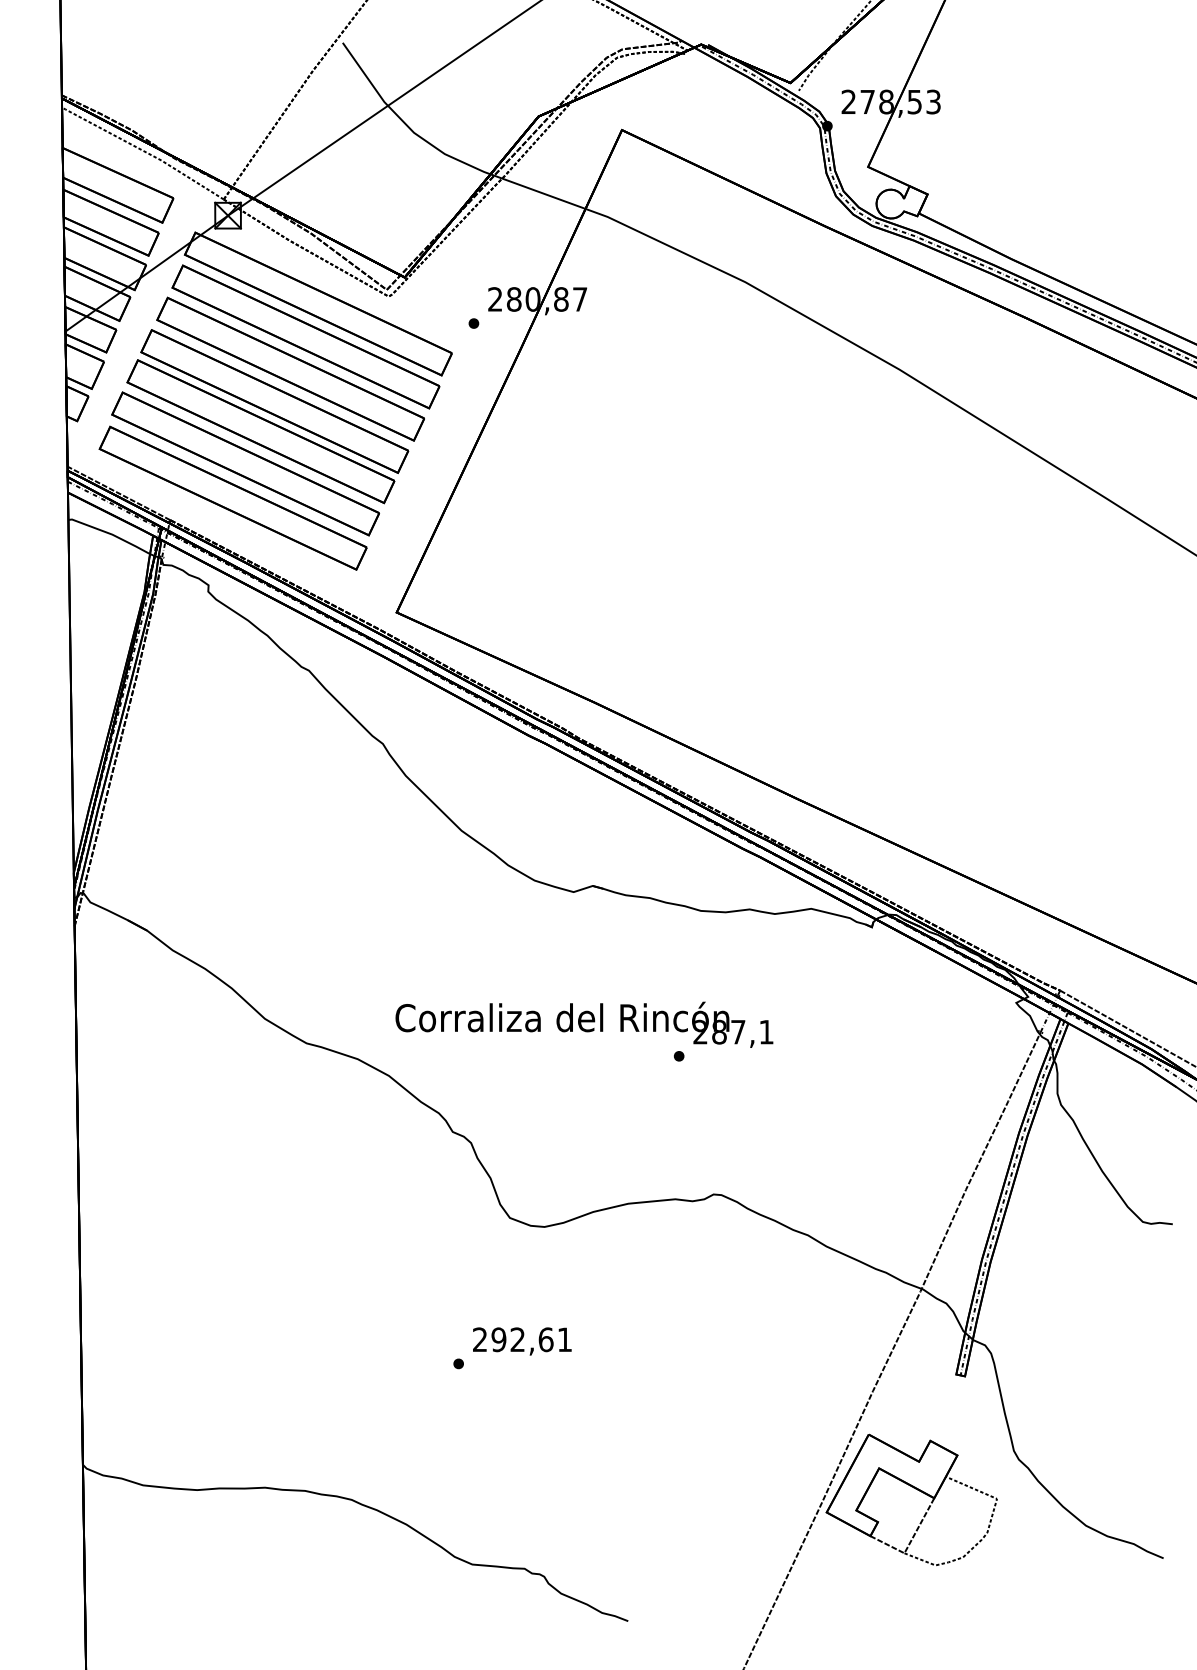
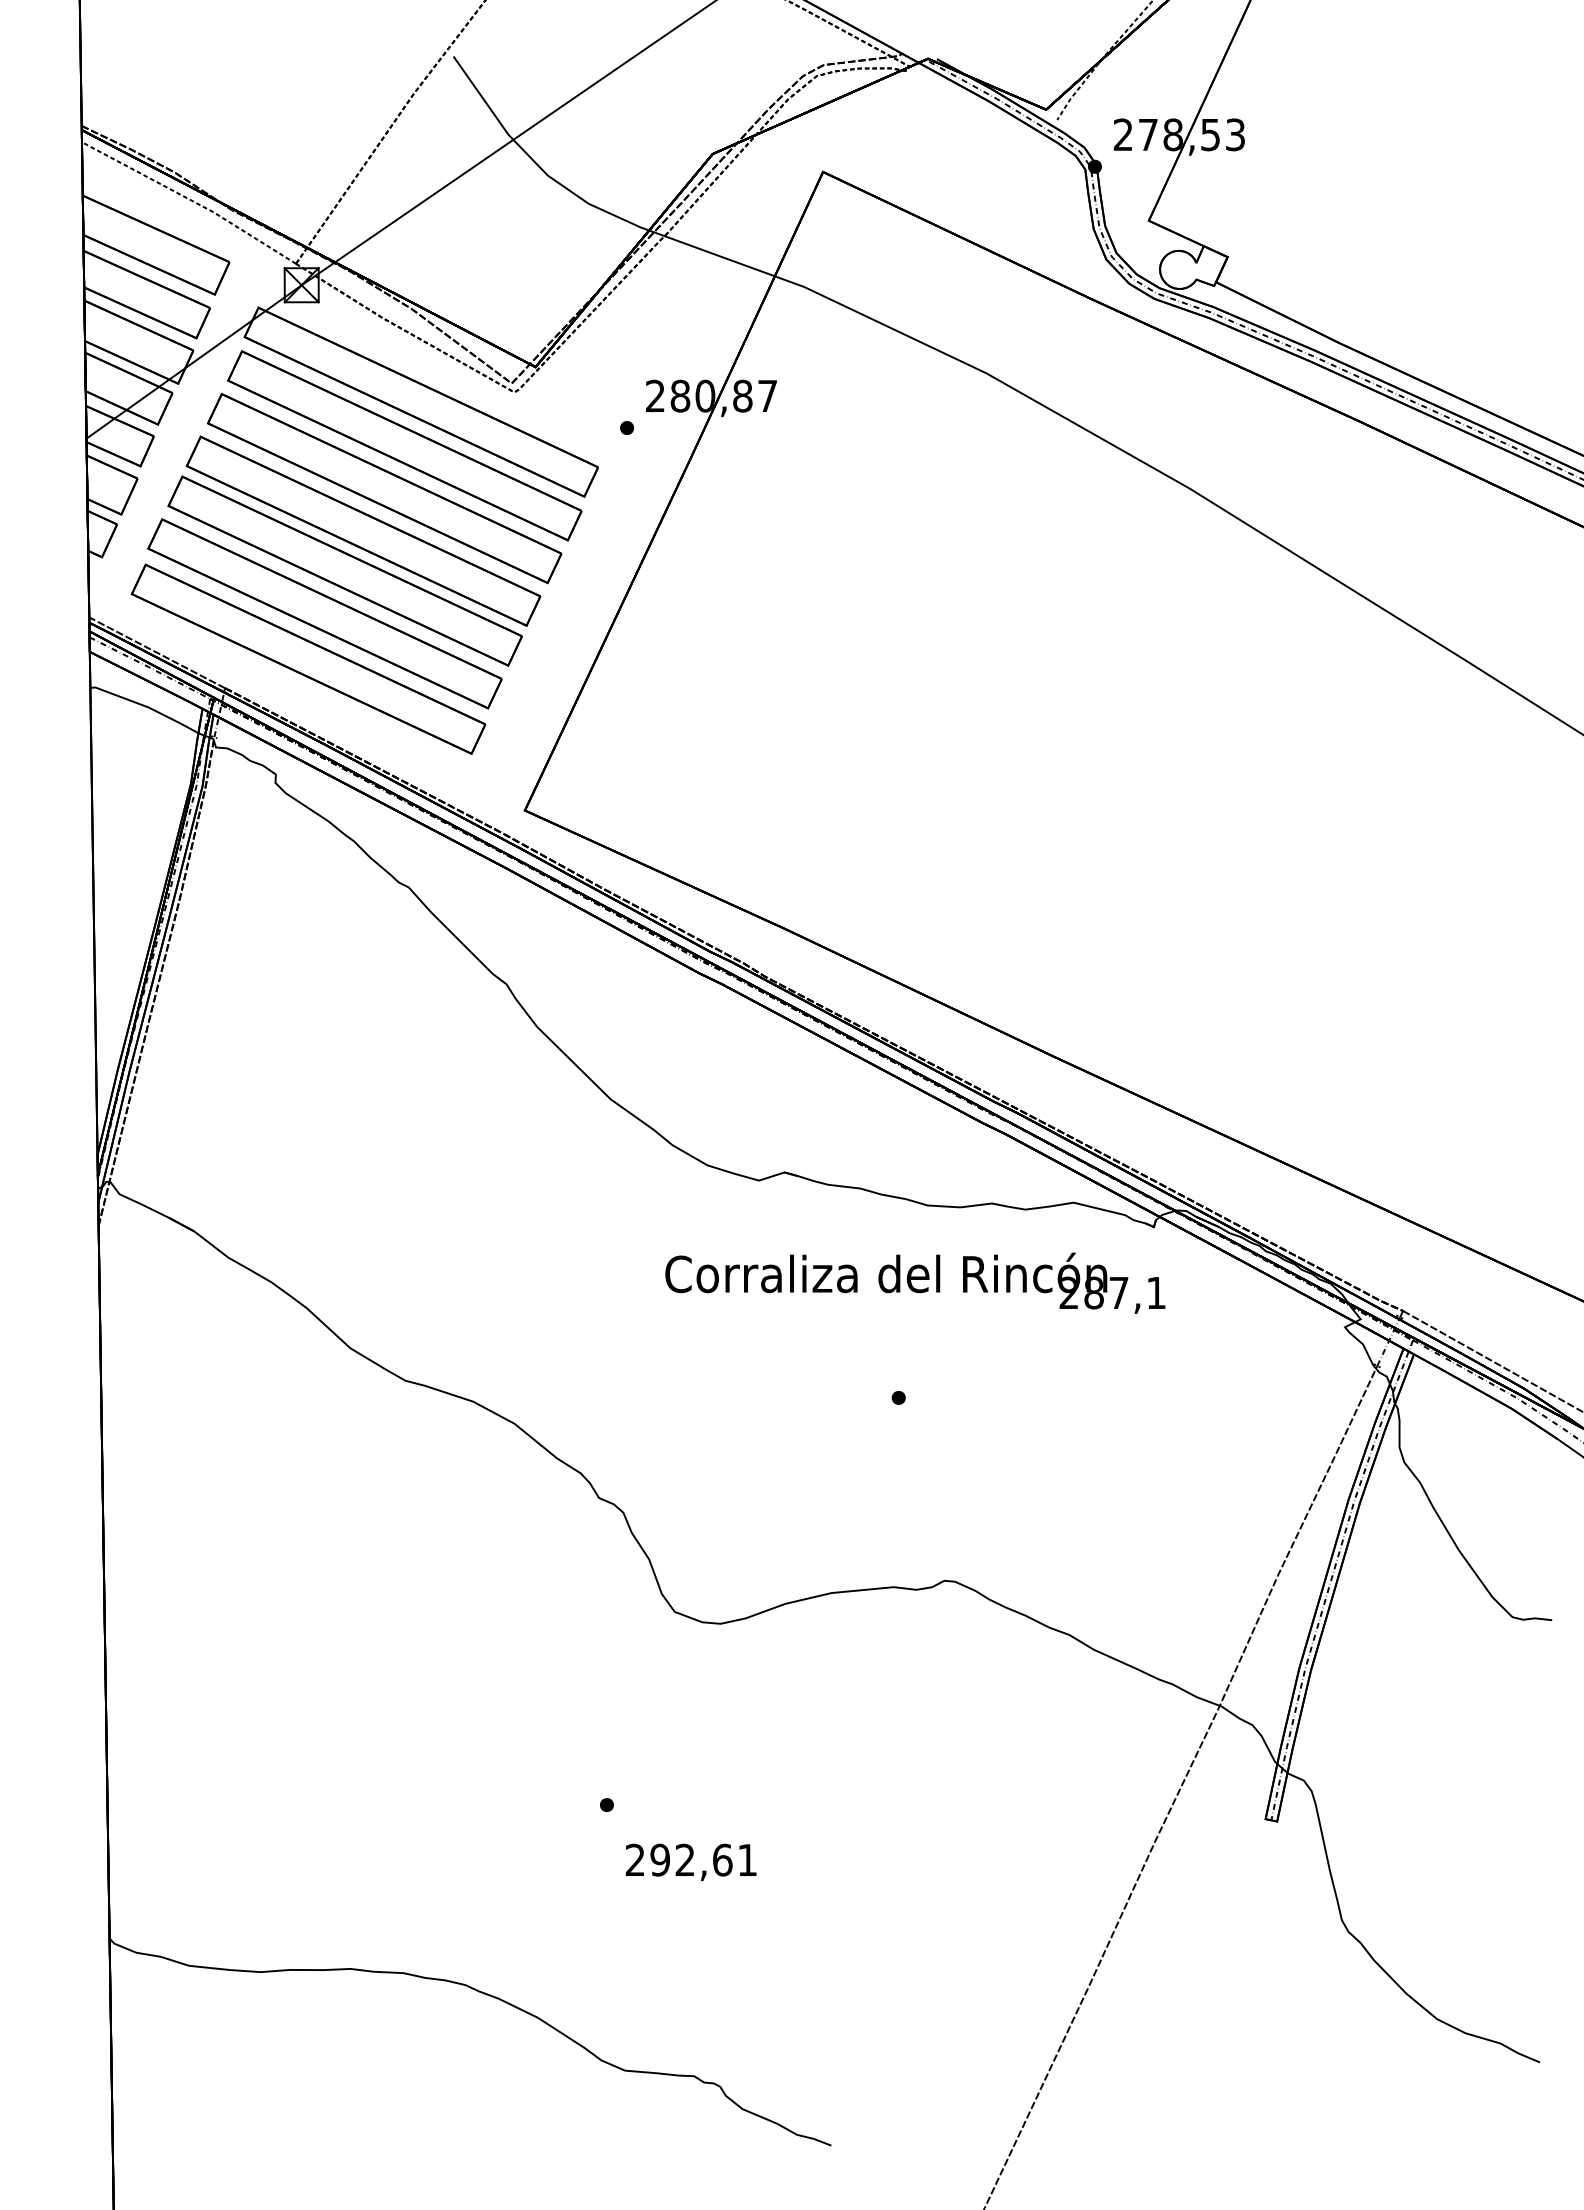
text: (584, 1024) -> (915, 1282), moved
text: (521, 1341) -> (690, 1862), moved
part: (916, 1489) -> (1212, 1971), removed

